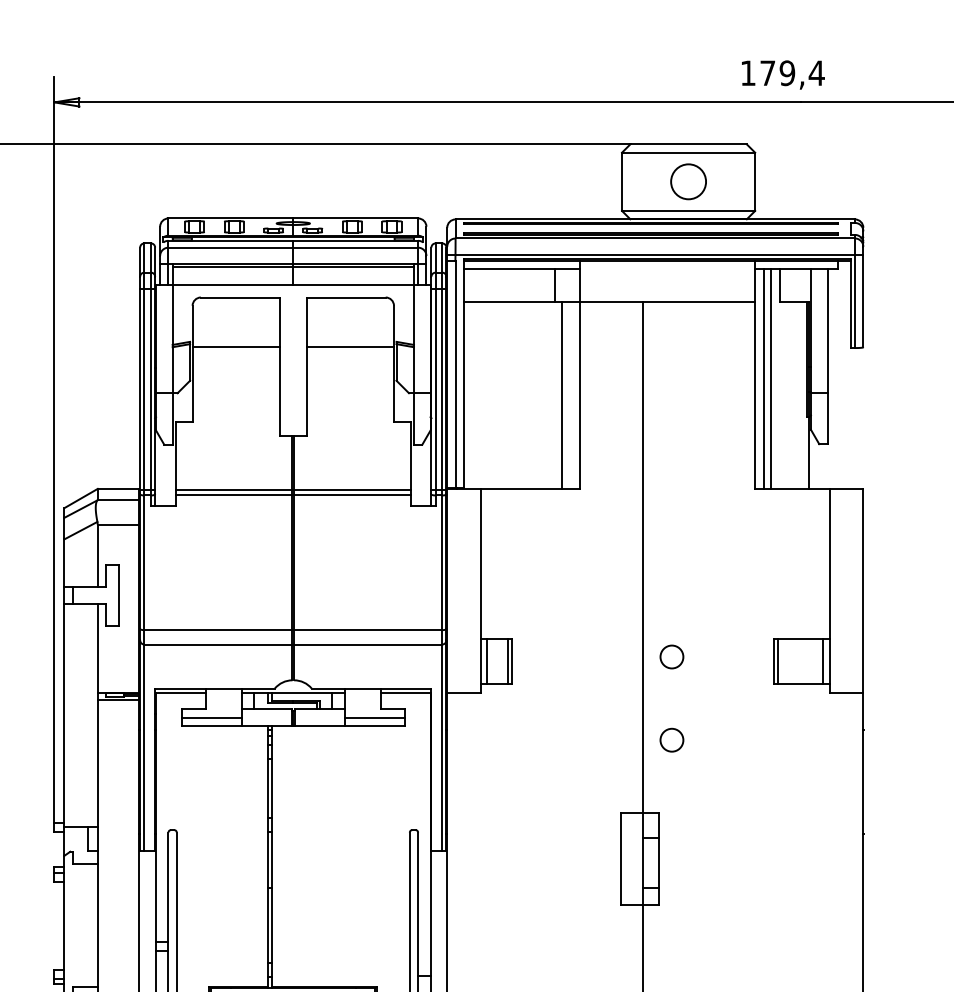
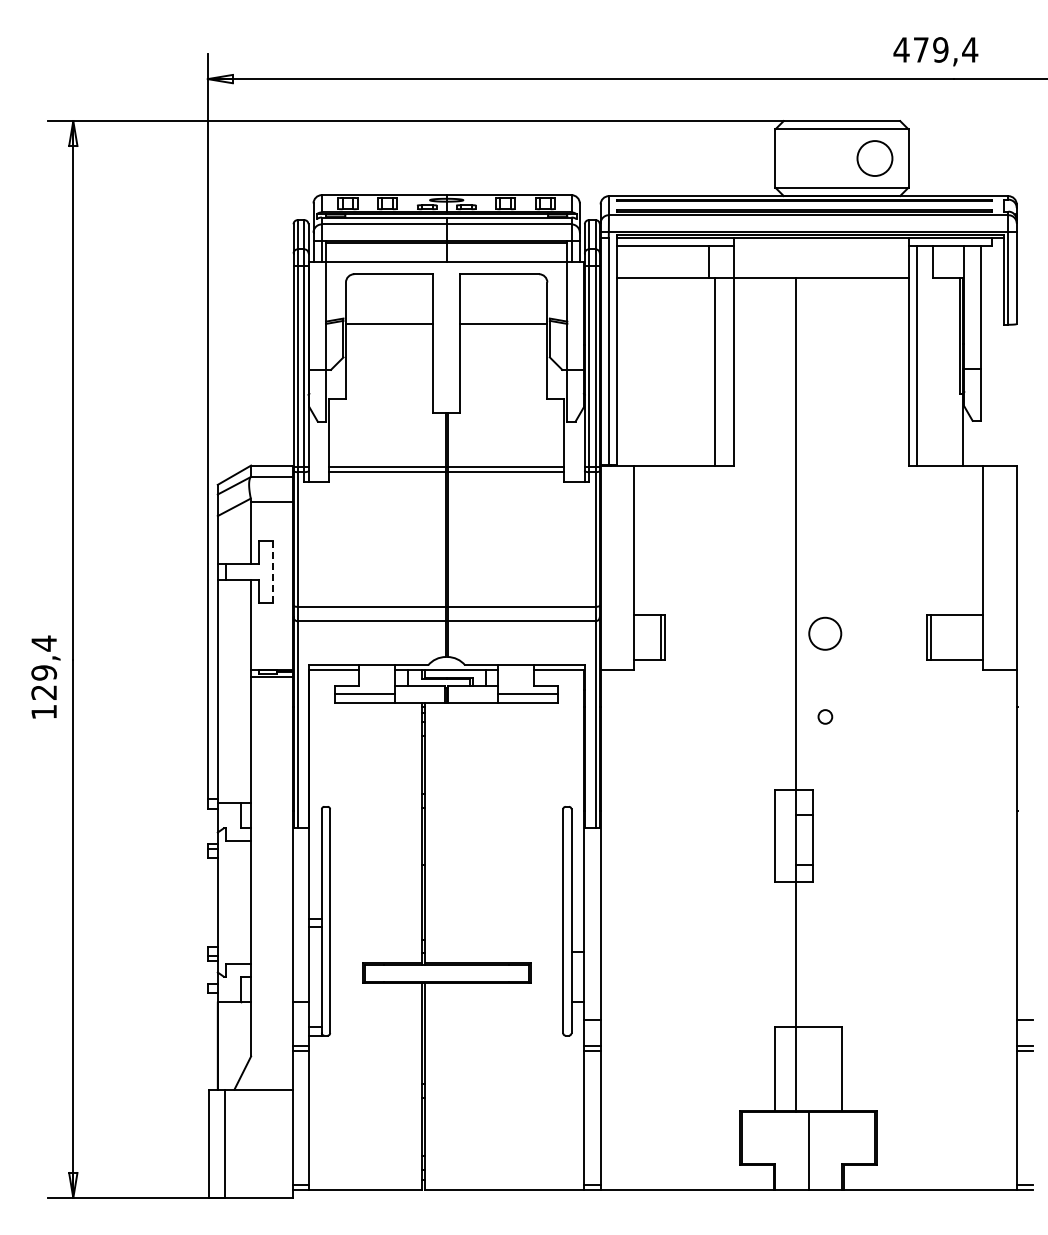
text: (748, 72) -> (901, 49), 179,4 -> 479,4
circle: (688, 181) -> (874, 158), moved
line: (771, 378) -> (924, 355), removed
line: (119, 595) -> (272, 572), solid -> dashed
circle: (672, 656) -> (825, 633), size x1.4
line: (487, 660) -> (640, 637), removed
line: (823, 660) -> (976, 637), removed
circle: (672, 739) -> (825, 716), size x0.6

